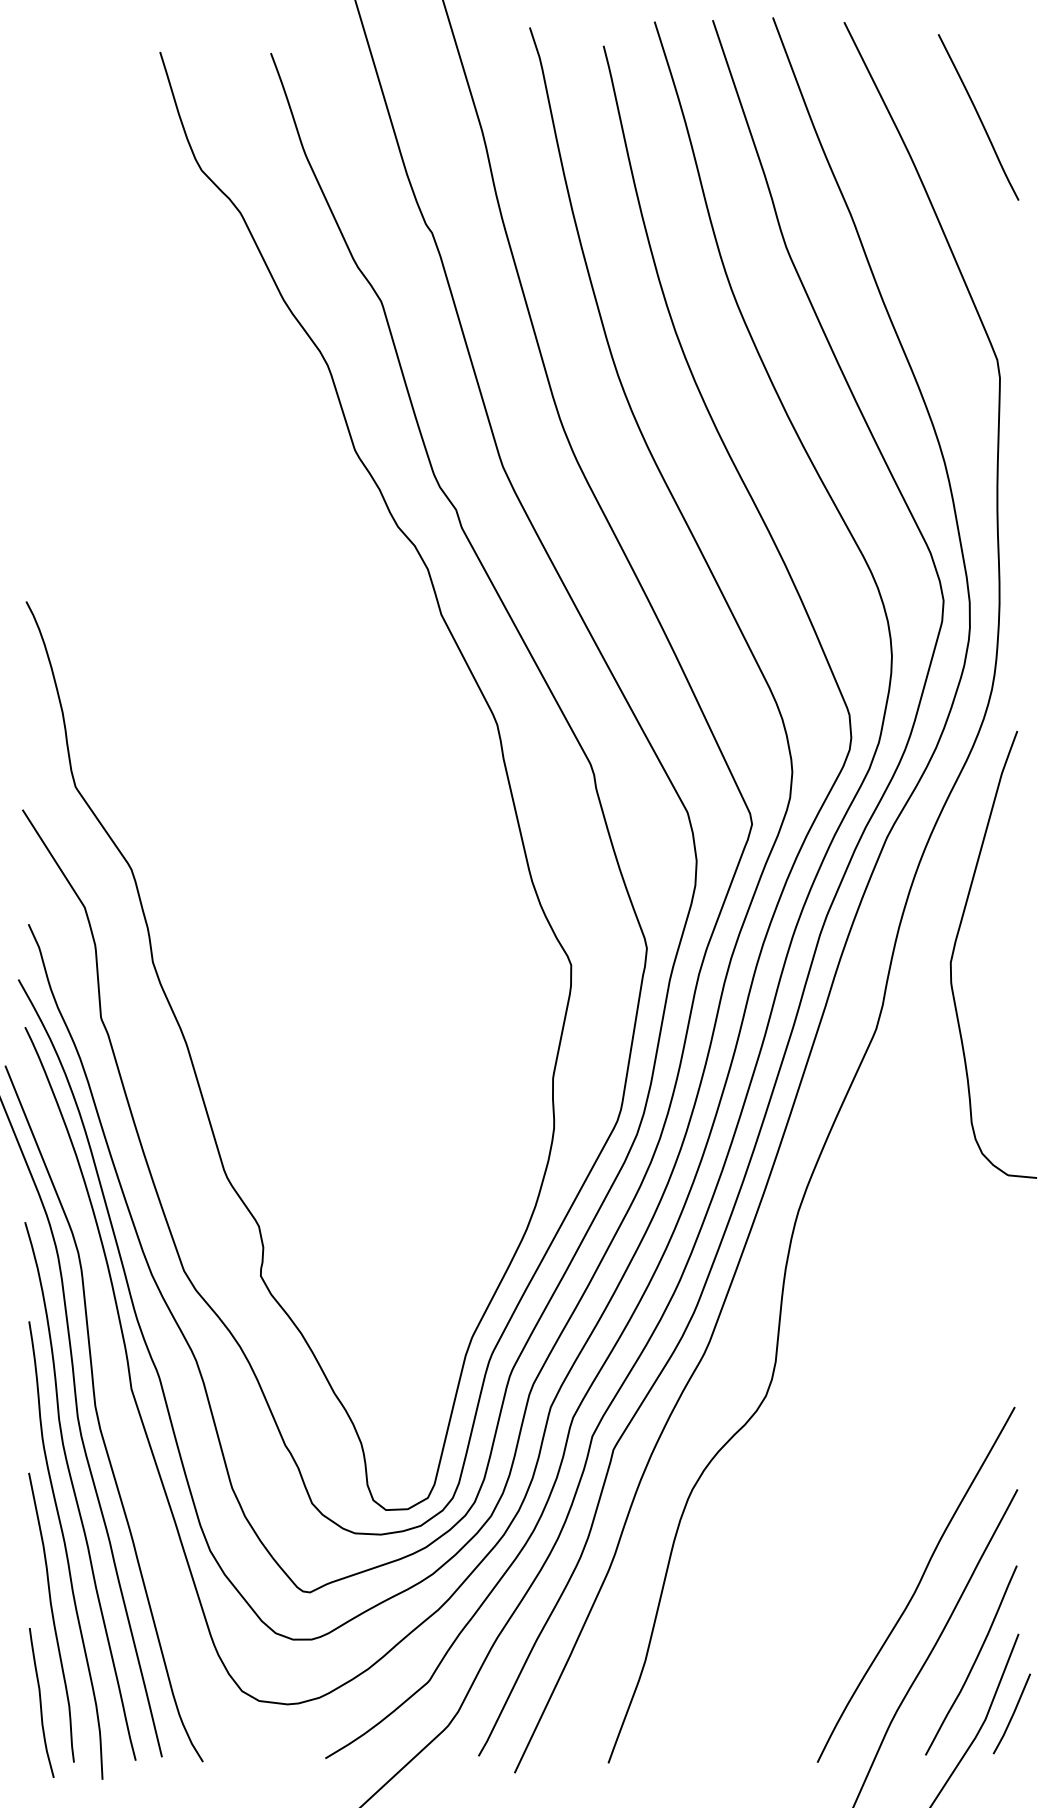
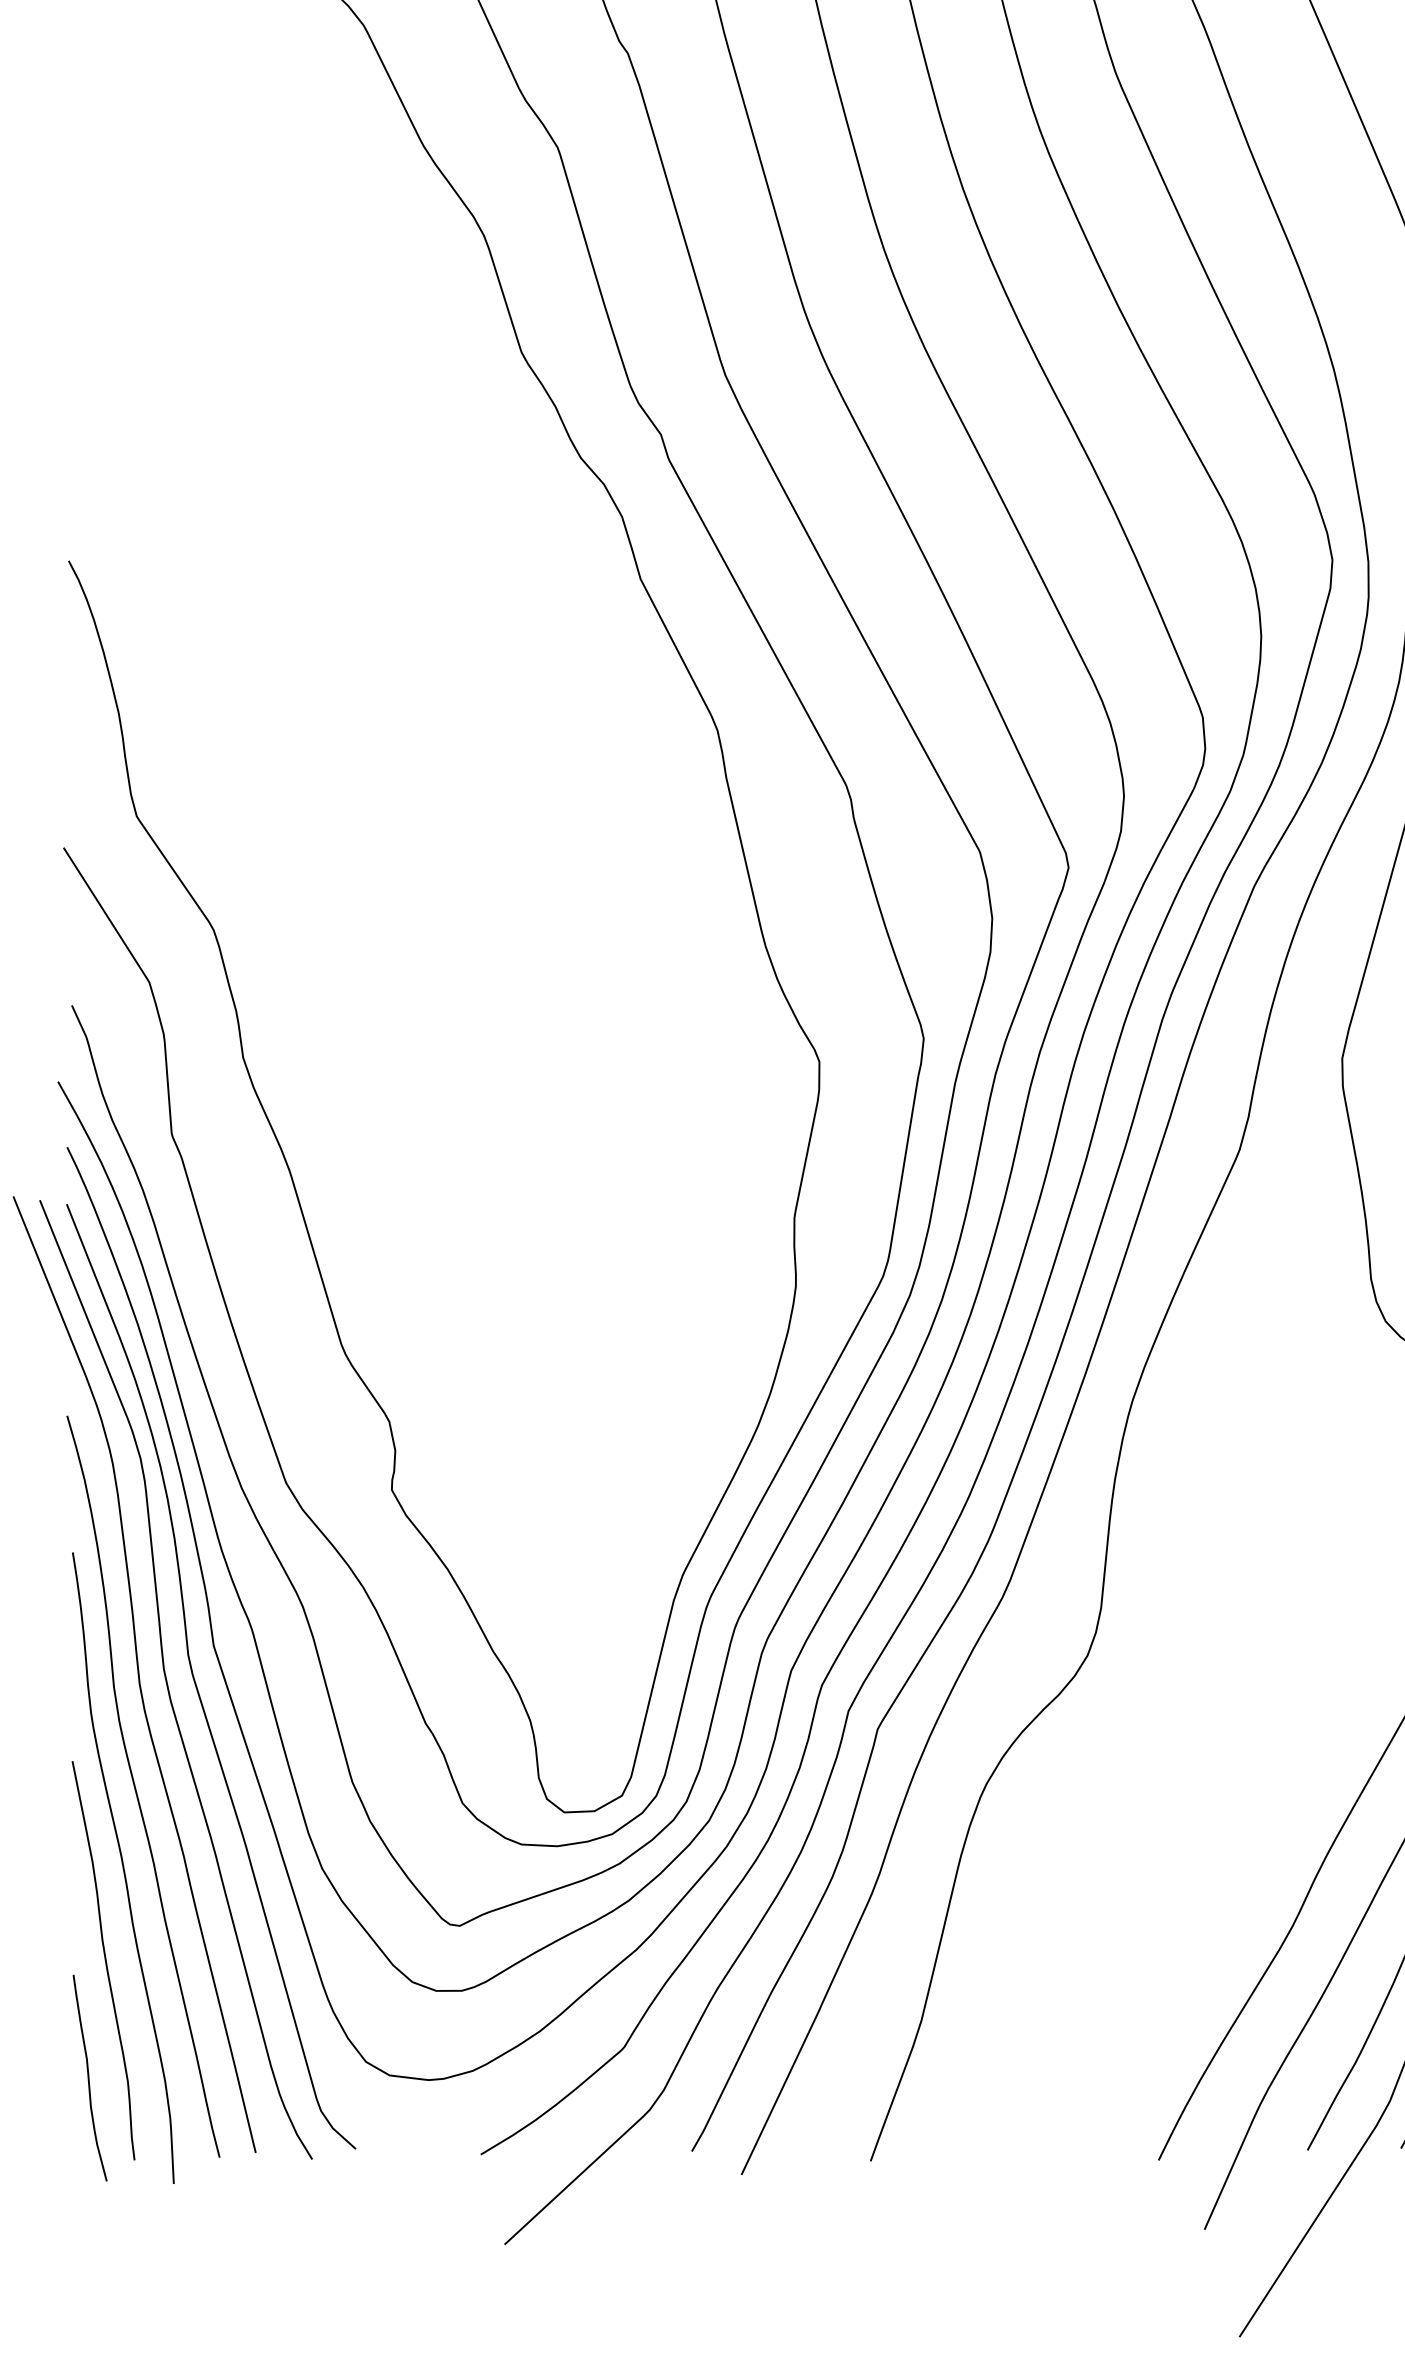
curve: (118, 1413) -> (195, 1679), added

